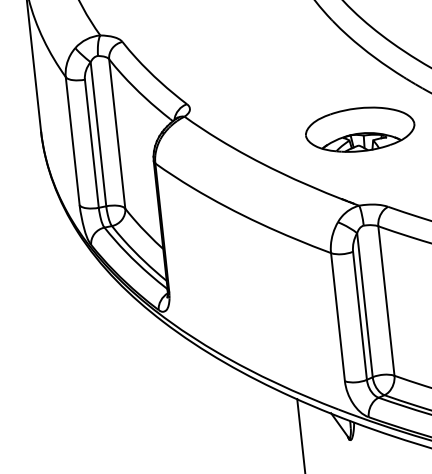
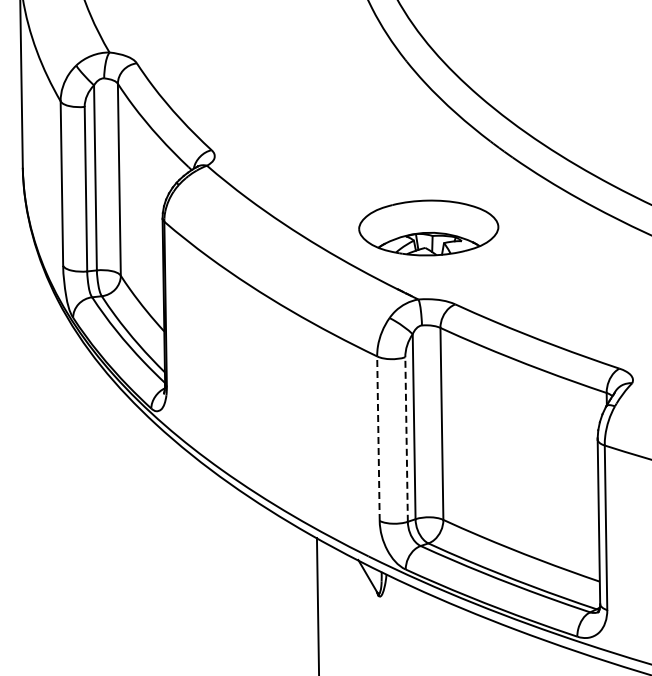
part: (359, 129) -> (428, 227), moved
line: (359, 315) -> (406, 439), solid -> dashed
line: (338, 316) -> (378, 438), solid -> dashed

